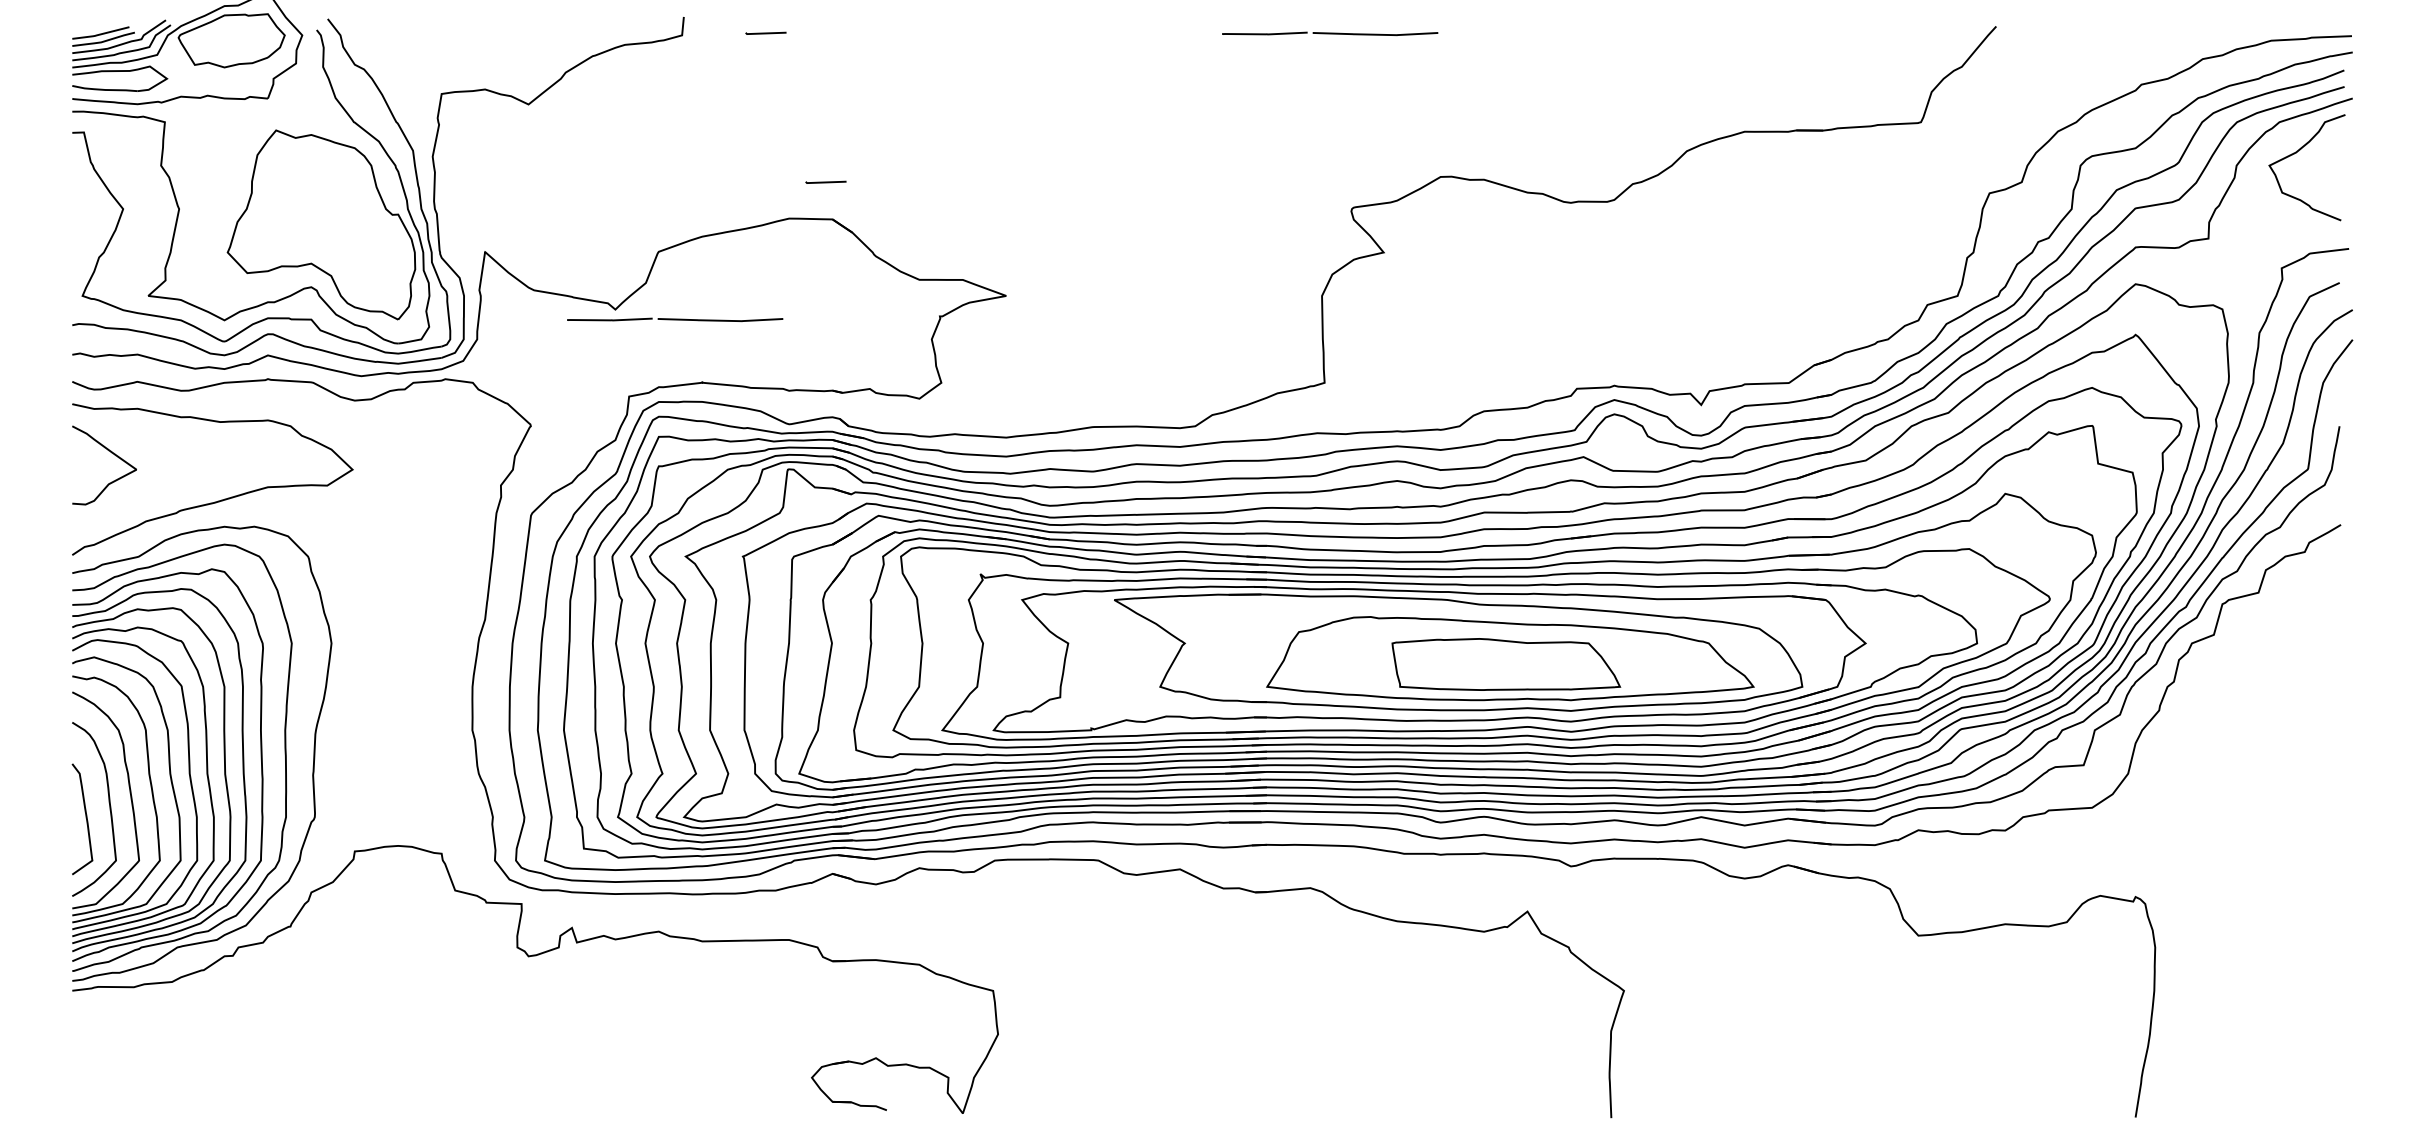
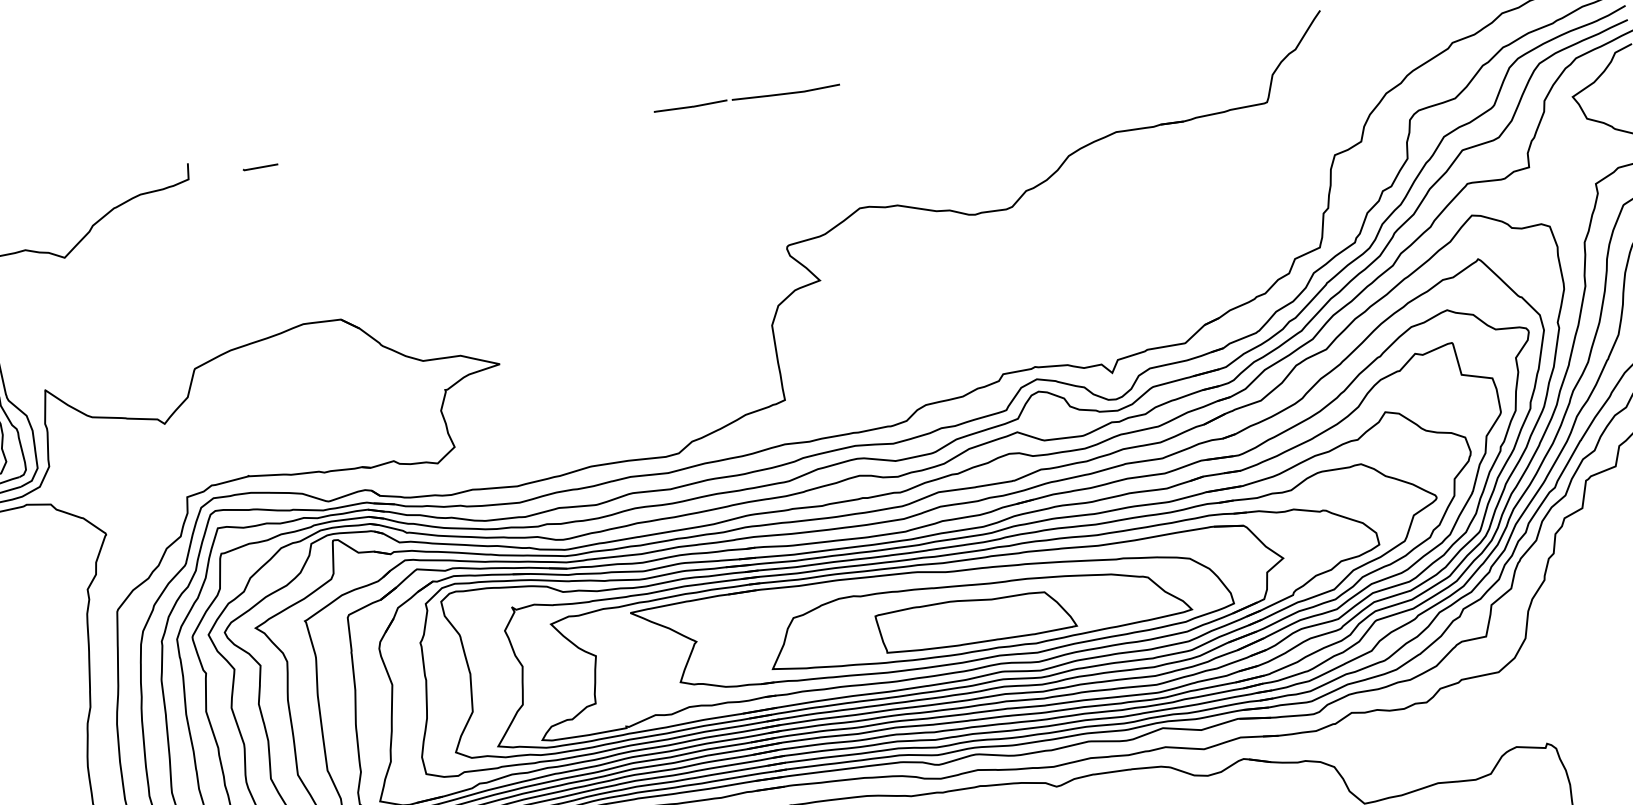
line: (825, 181) -> (330, 287), removed
part: (675, 319) -> (217, 425), removed

